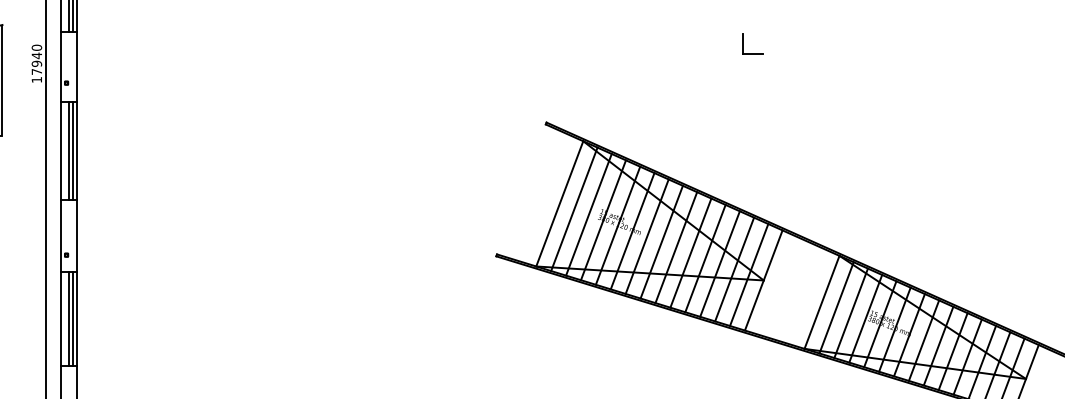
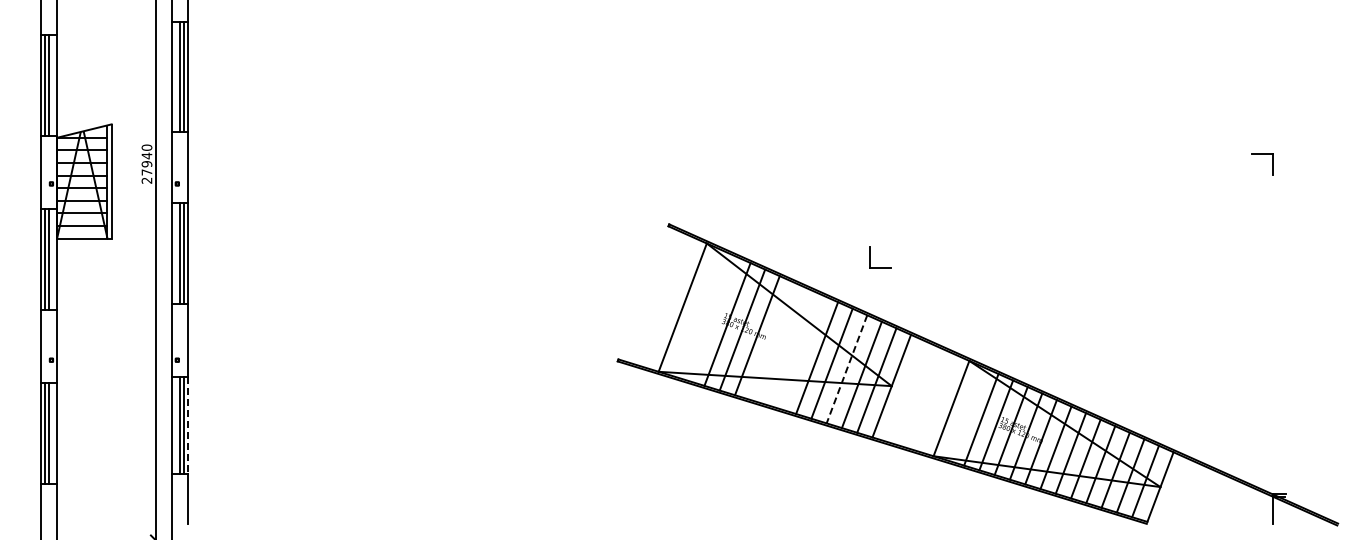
part: (743, 43) -> (870, 257), moved
text: (36, 79) -> (146, 180), 17940 -> 27940
line: (574, 209) -> (697, 313), removed
line: (588, 214) -> (712, 318), removed
line: (647, 235) -> (772, 340), removed
line: (661, 241) -> (786, 346), removed
line: (675, 247) -> (801, 352), removed
line: (719, 264) -> (846, 369), solid -> dashed
line: (835, 307) -> (965, 413), removed
line: (77, 318) -> (188, 425), solid -> dashed

